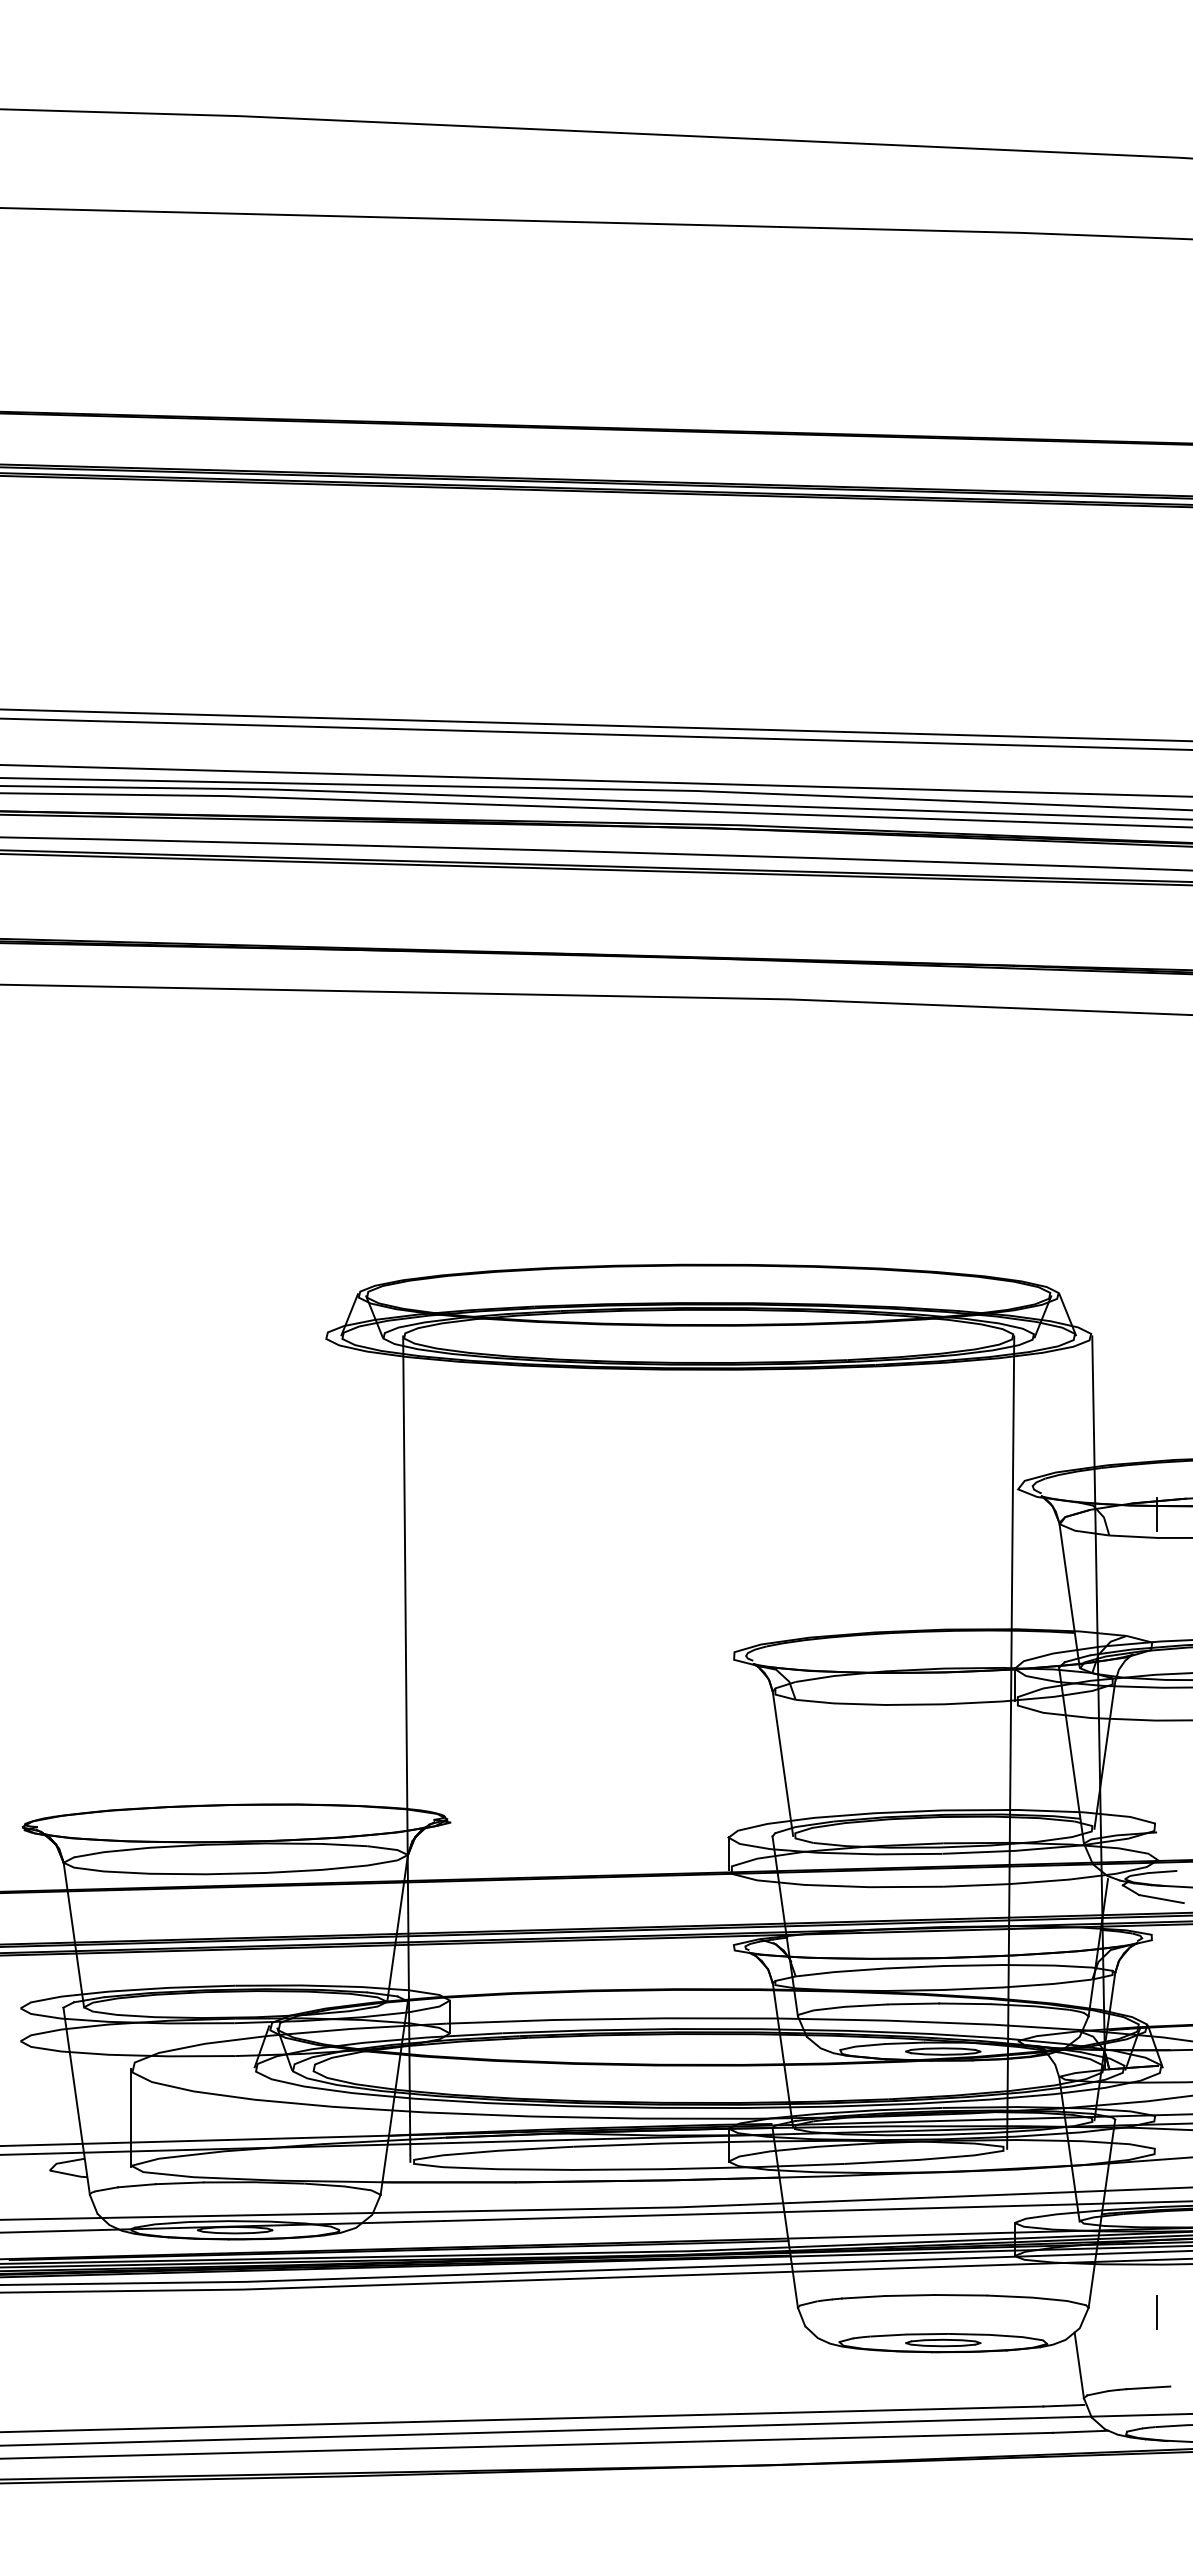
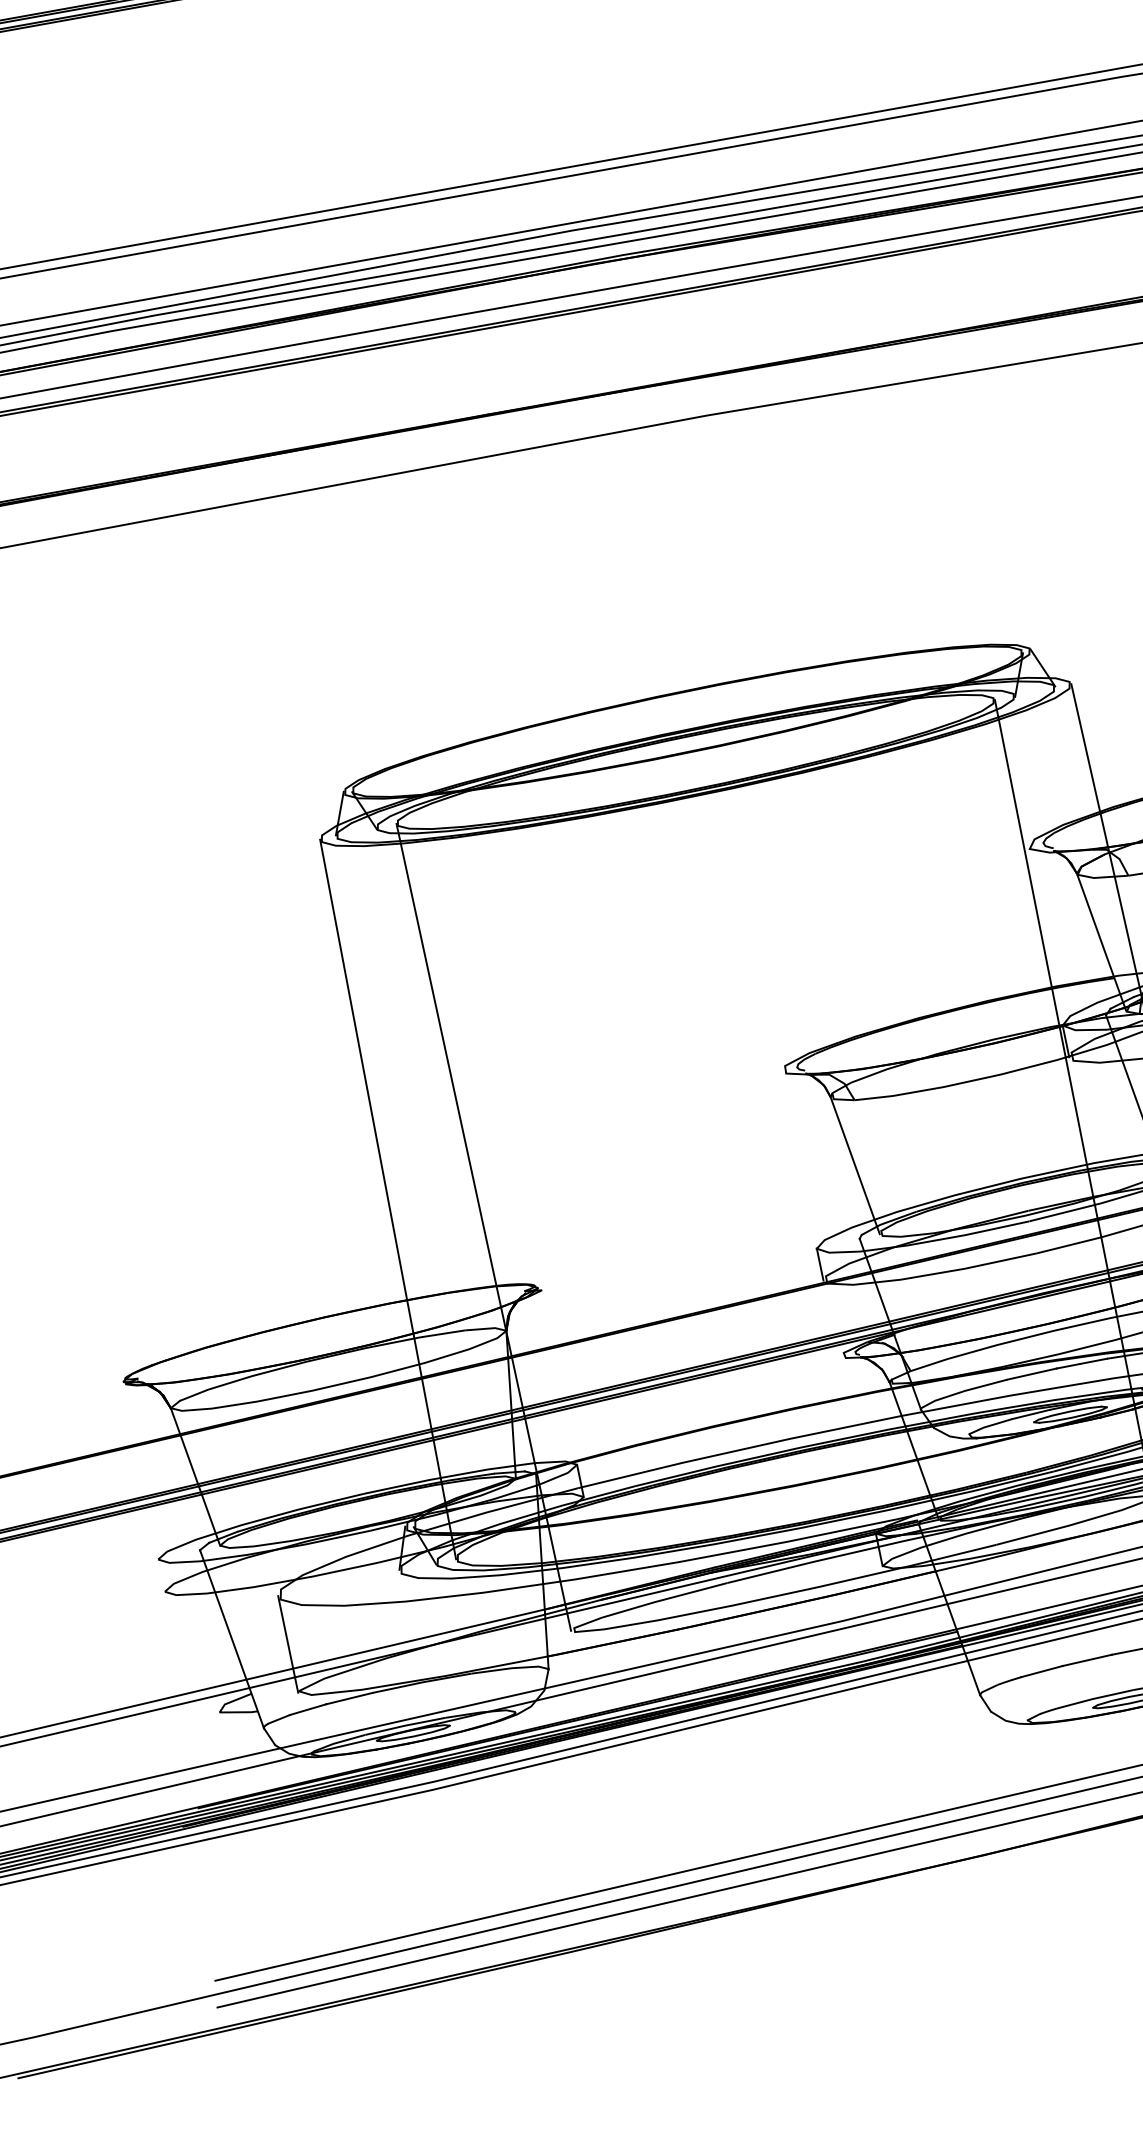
line: (318, 1702) -> (387, 1199), added

